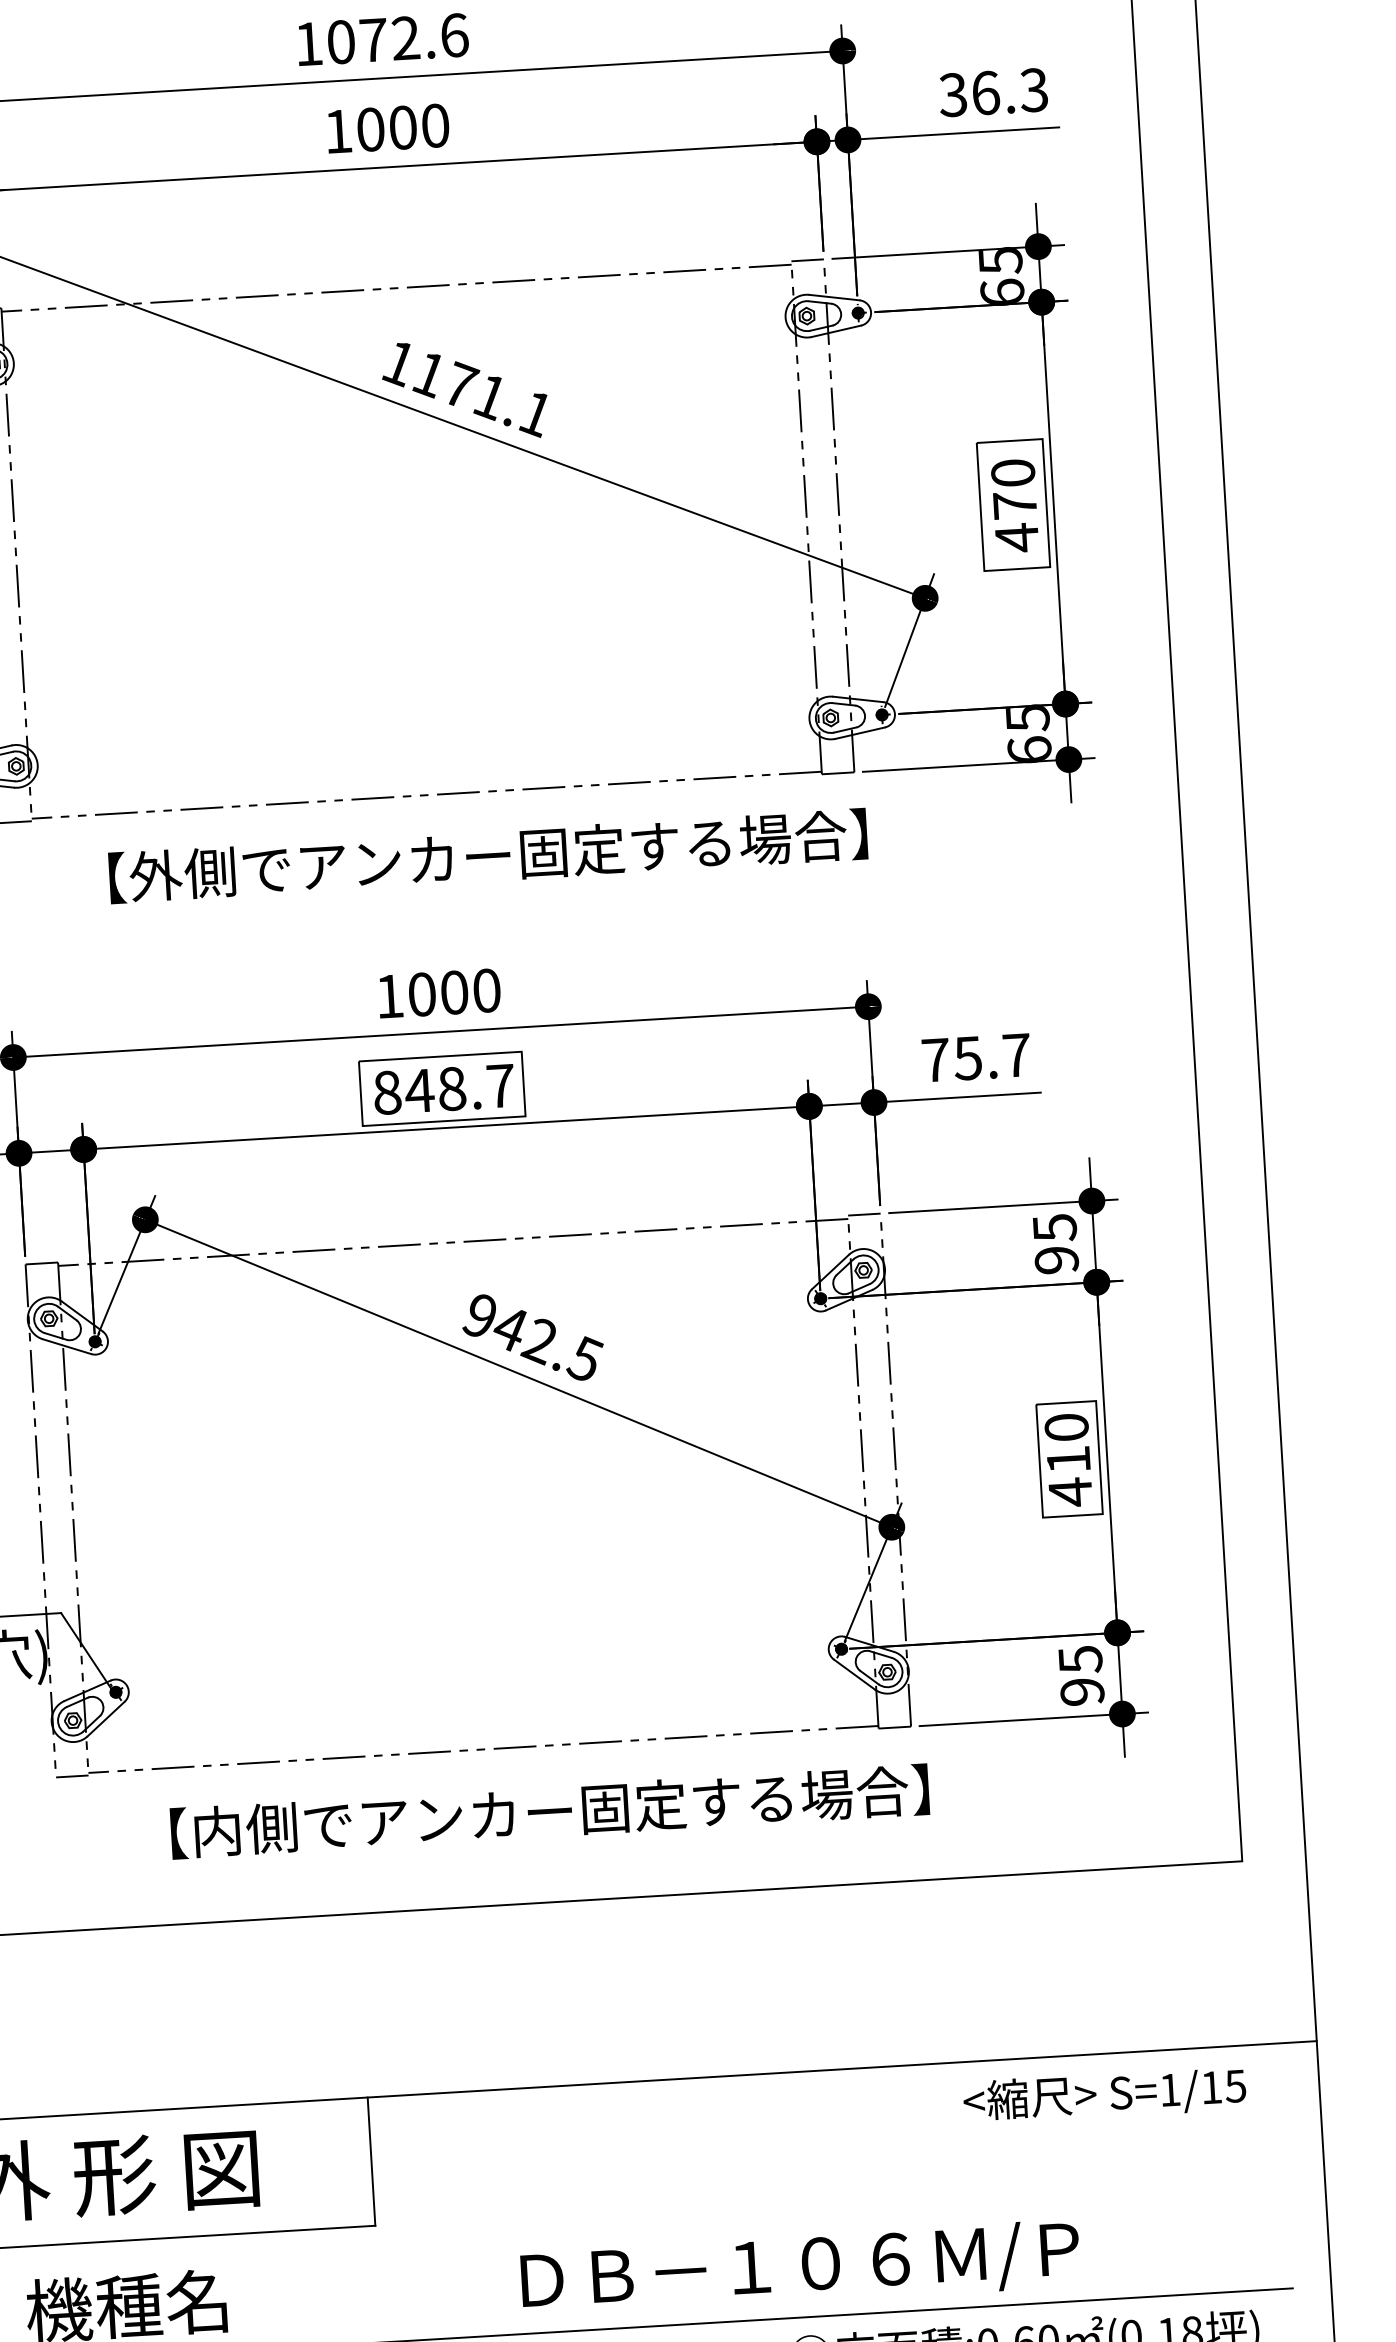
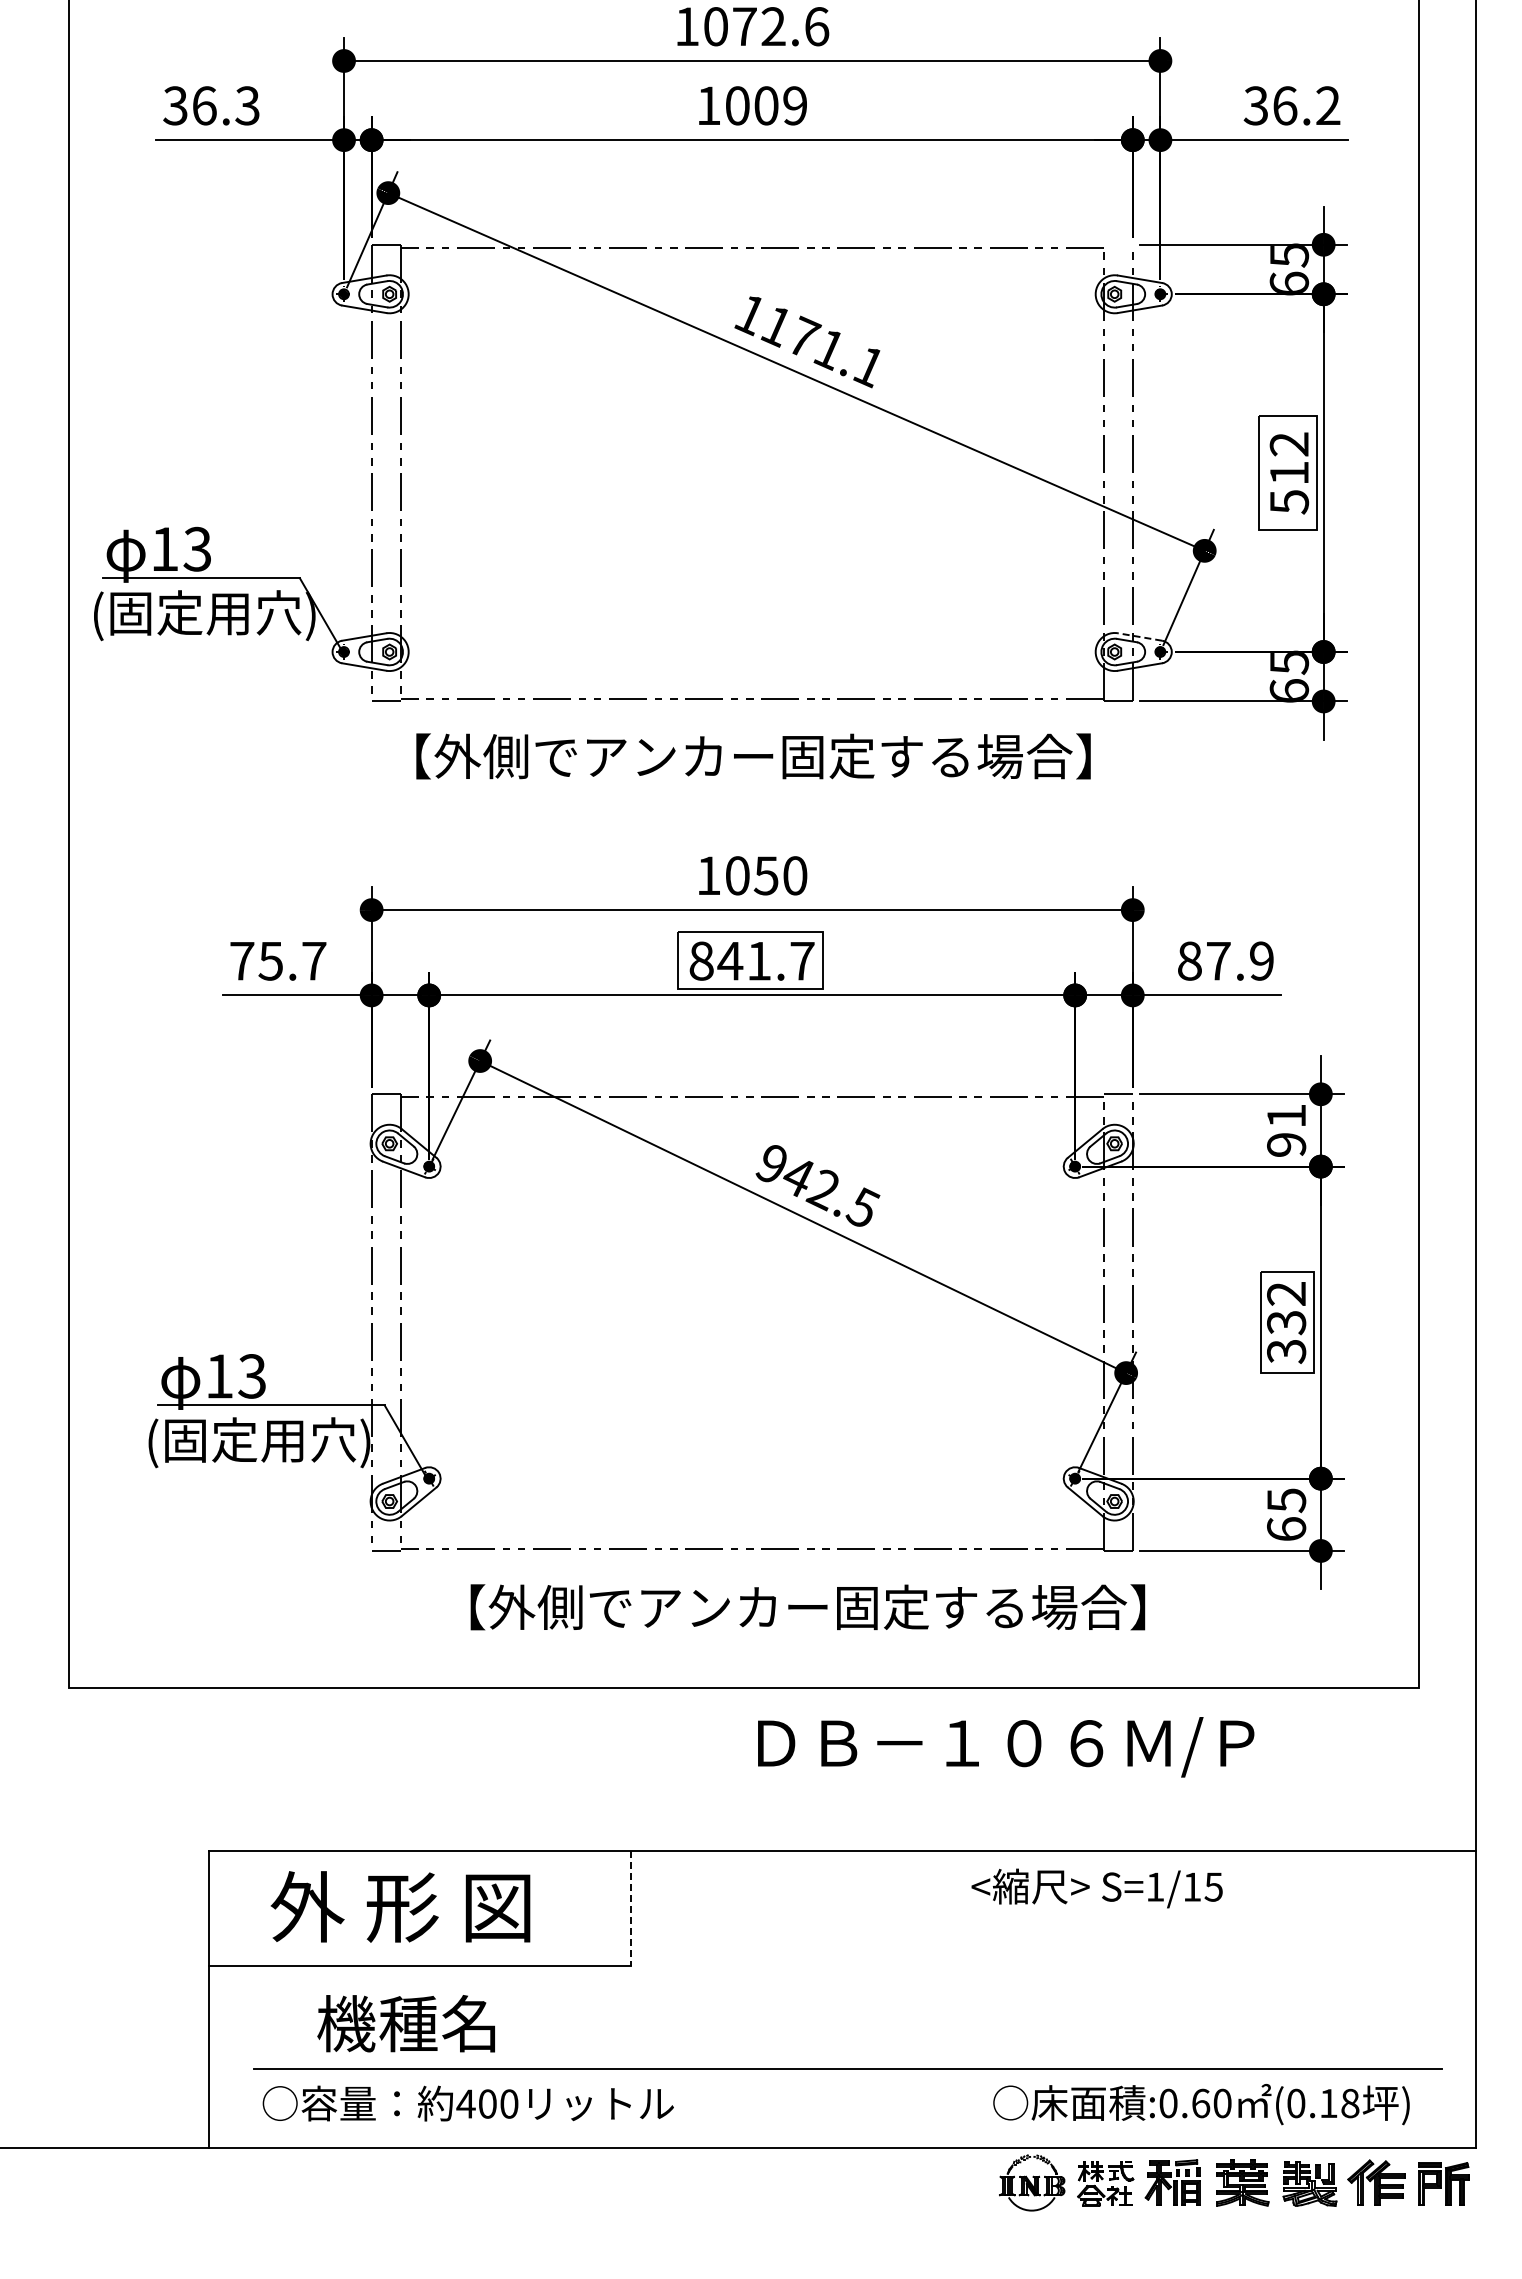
text: (1033, 89) -> (1327, 105), 36.3 -> 36.2
text: (435, 125) -> (795, 105), 1000 -> 1009
line: (806, 260) -> (1117, 244), removed
text: (1015, 505) -> (1289, 473), 470 -> 512
line: (857, 698) -> (1139, 636), solid -> dashed
text: (488, 856) -> (753, 756), moved
text: (453, 992) -> (765, 875), 1000 -> 1050
text: (975, 1057) -> (1225, 960), 75.7 -> 87.9
text: (452, 1088) -> (759, 960), 848.7 -> 841.7
text: (1054, 1228) -> (1286, 1116), 95 -> 91
text: (1068, 1460) -> (1286, 1323), 410 -> 332
text: (1082, 1692) -> (1286, 1529), 95 -> 65
text: (216, 1831) -> (511, 1607), 【内側でアンカー固定する場合】 -> 【外側でアンカー固定する場合】
text: (1104, 2095) -> (1096, 1888), moved
line: (371, 2161) -> (631, 1908), solid -> dashed
text: (800, 2269) -> (1006, 1747), moved

